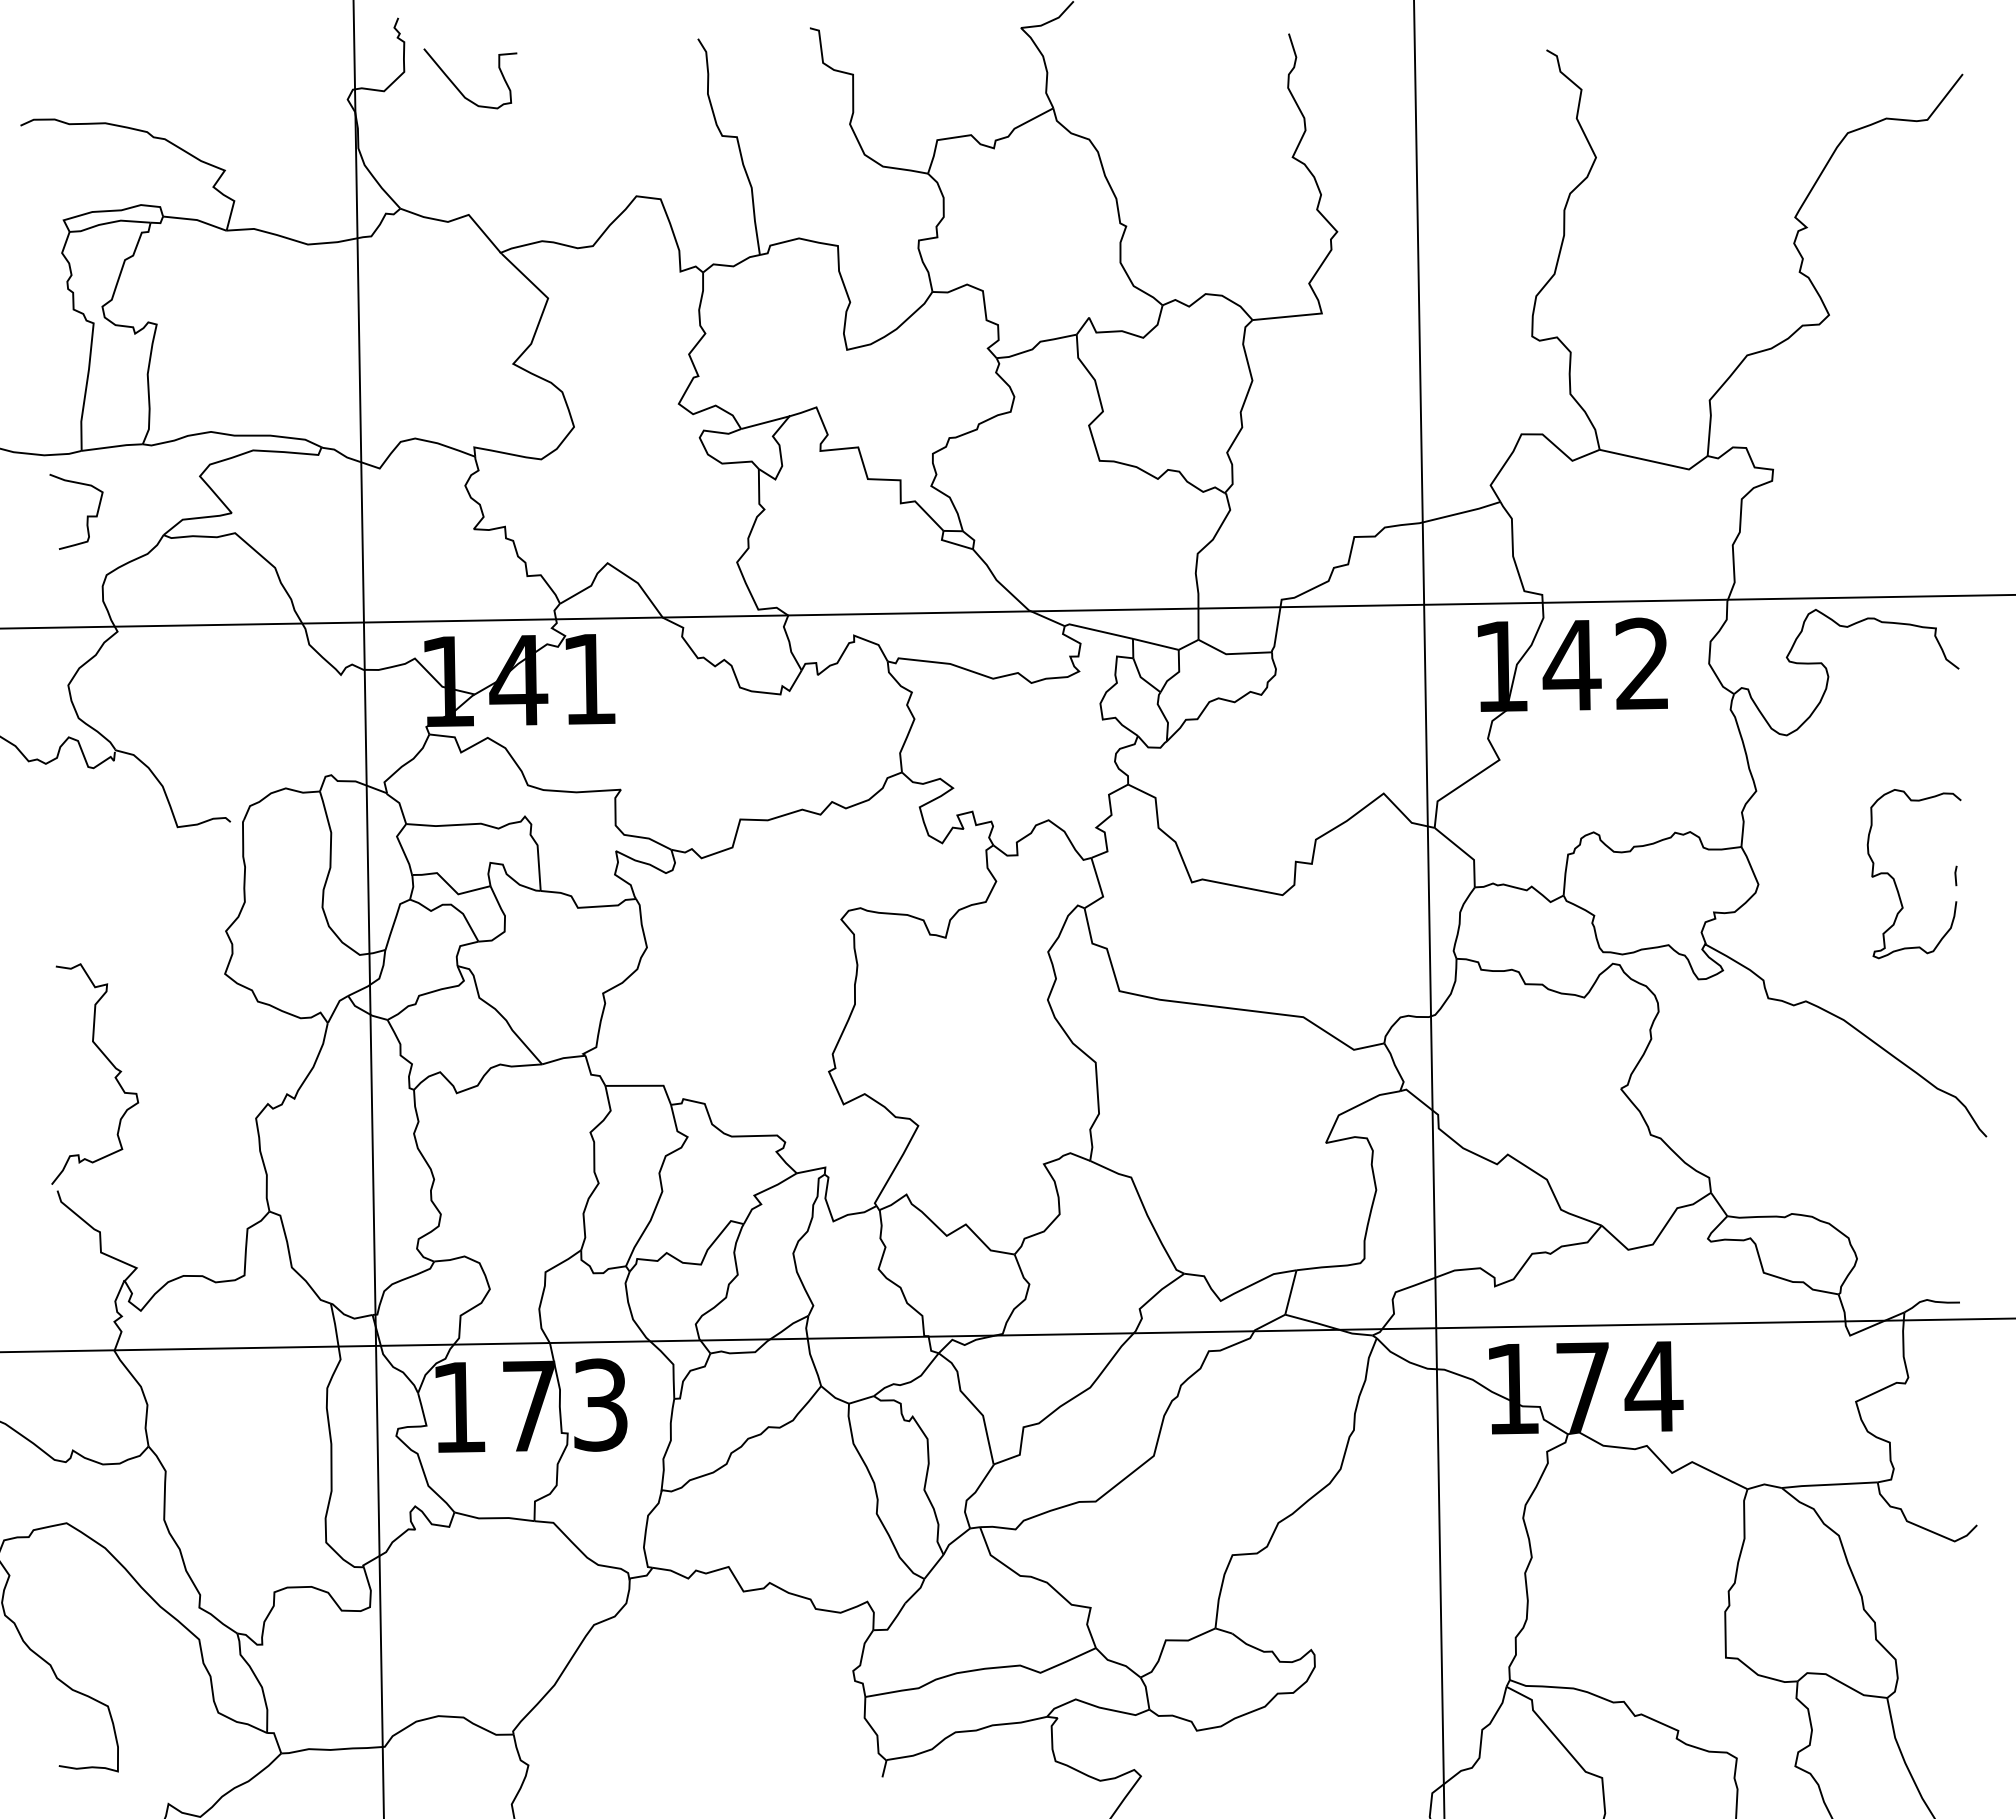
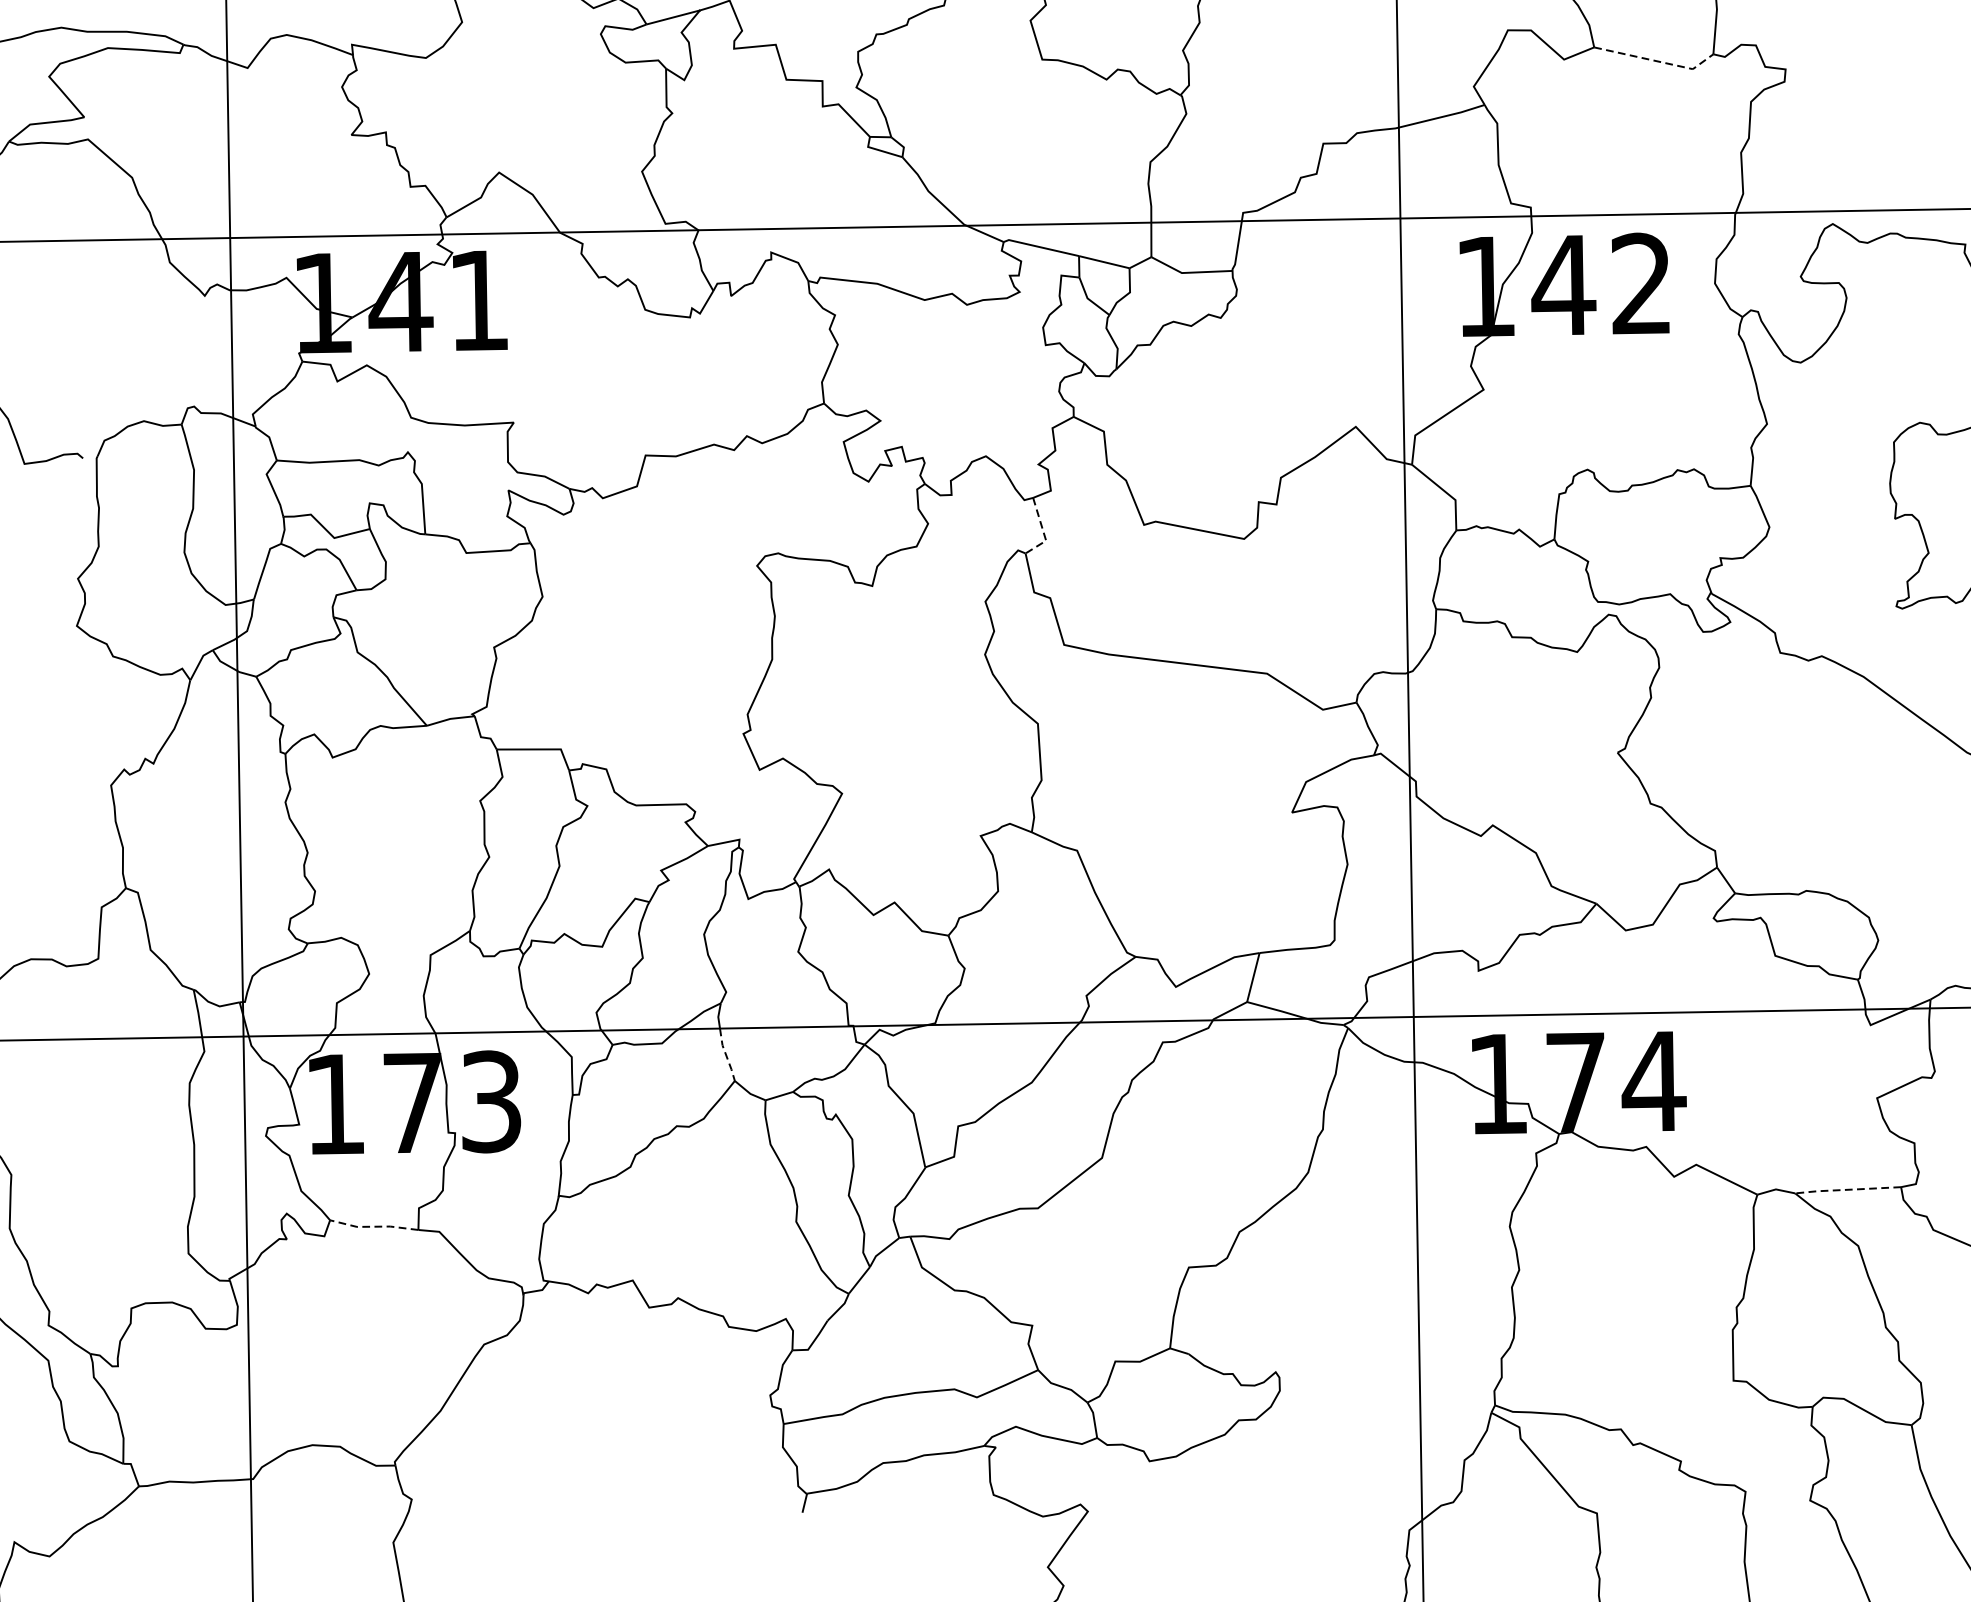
line: (1656, 462) -> (1656, 61), solid -> dashed
line: (1100, 888) -> (1043, 531), solid -> dashed
line: (813, 1362) -> (726, 1054), solid -> dashed
line: (1829, 1484) -> (1847, 1189), solid -> dashed
line: (493, 1518) -> (373, 1227), solid -> dashed

